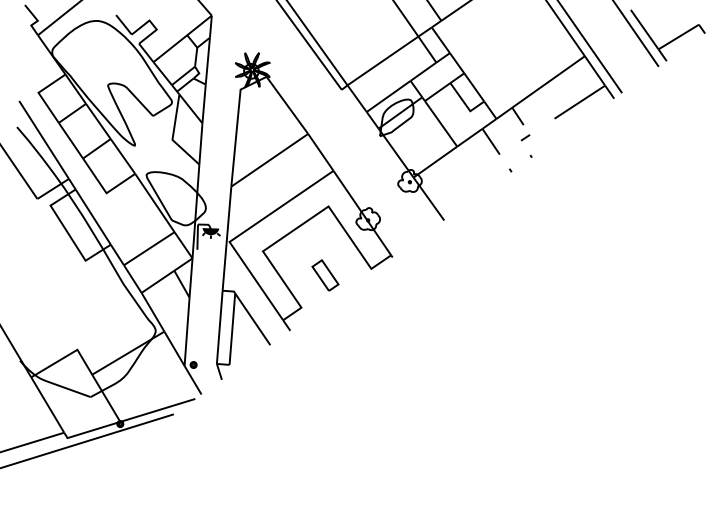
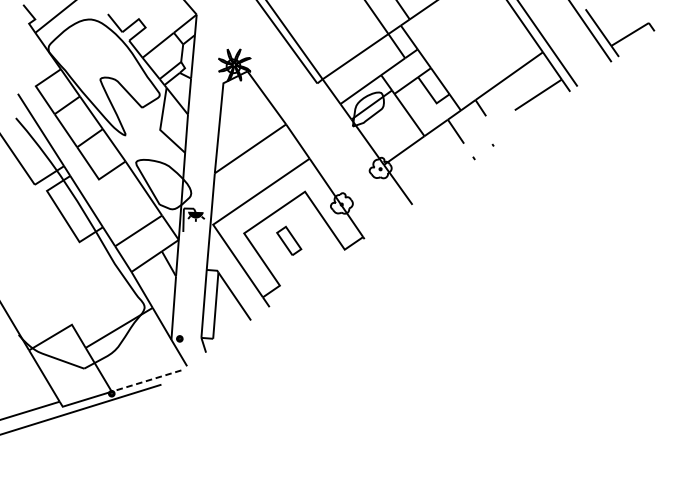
line: (525, 137) -> (487, 127), removed
part: (325, 275) -> (289, 240), moved
line: (157, 410) -> (146, 381), solid -> dashed

